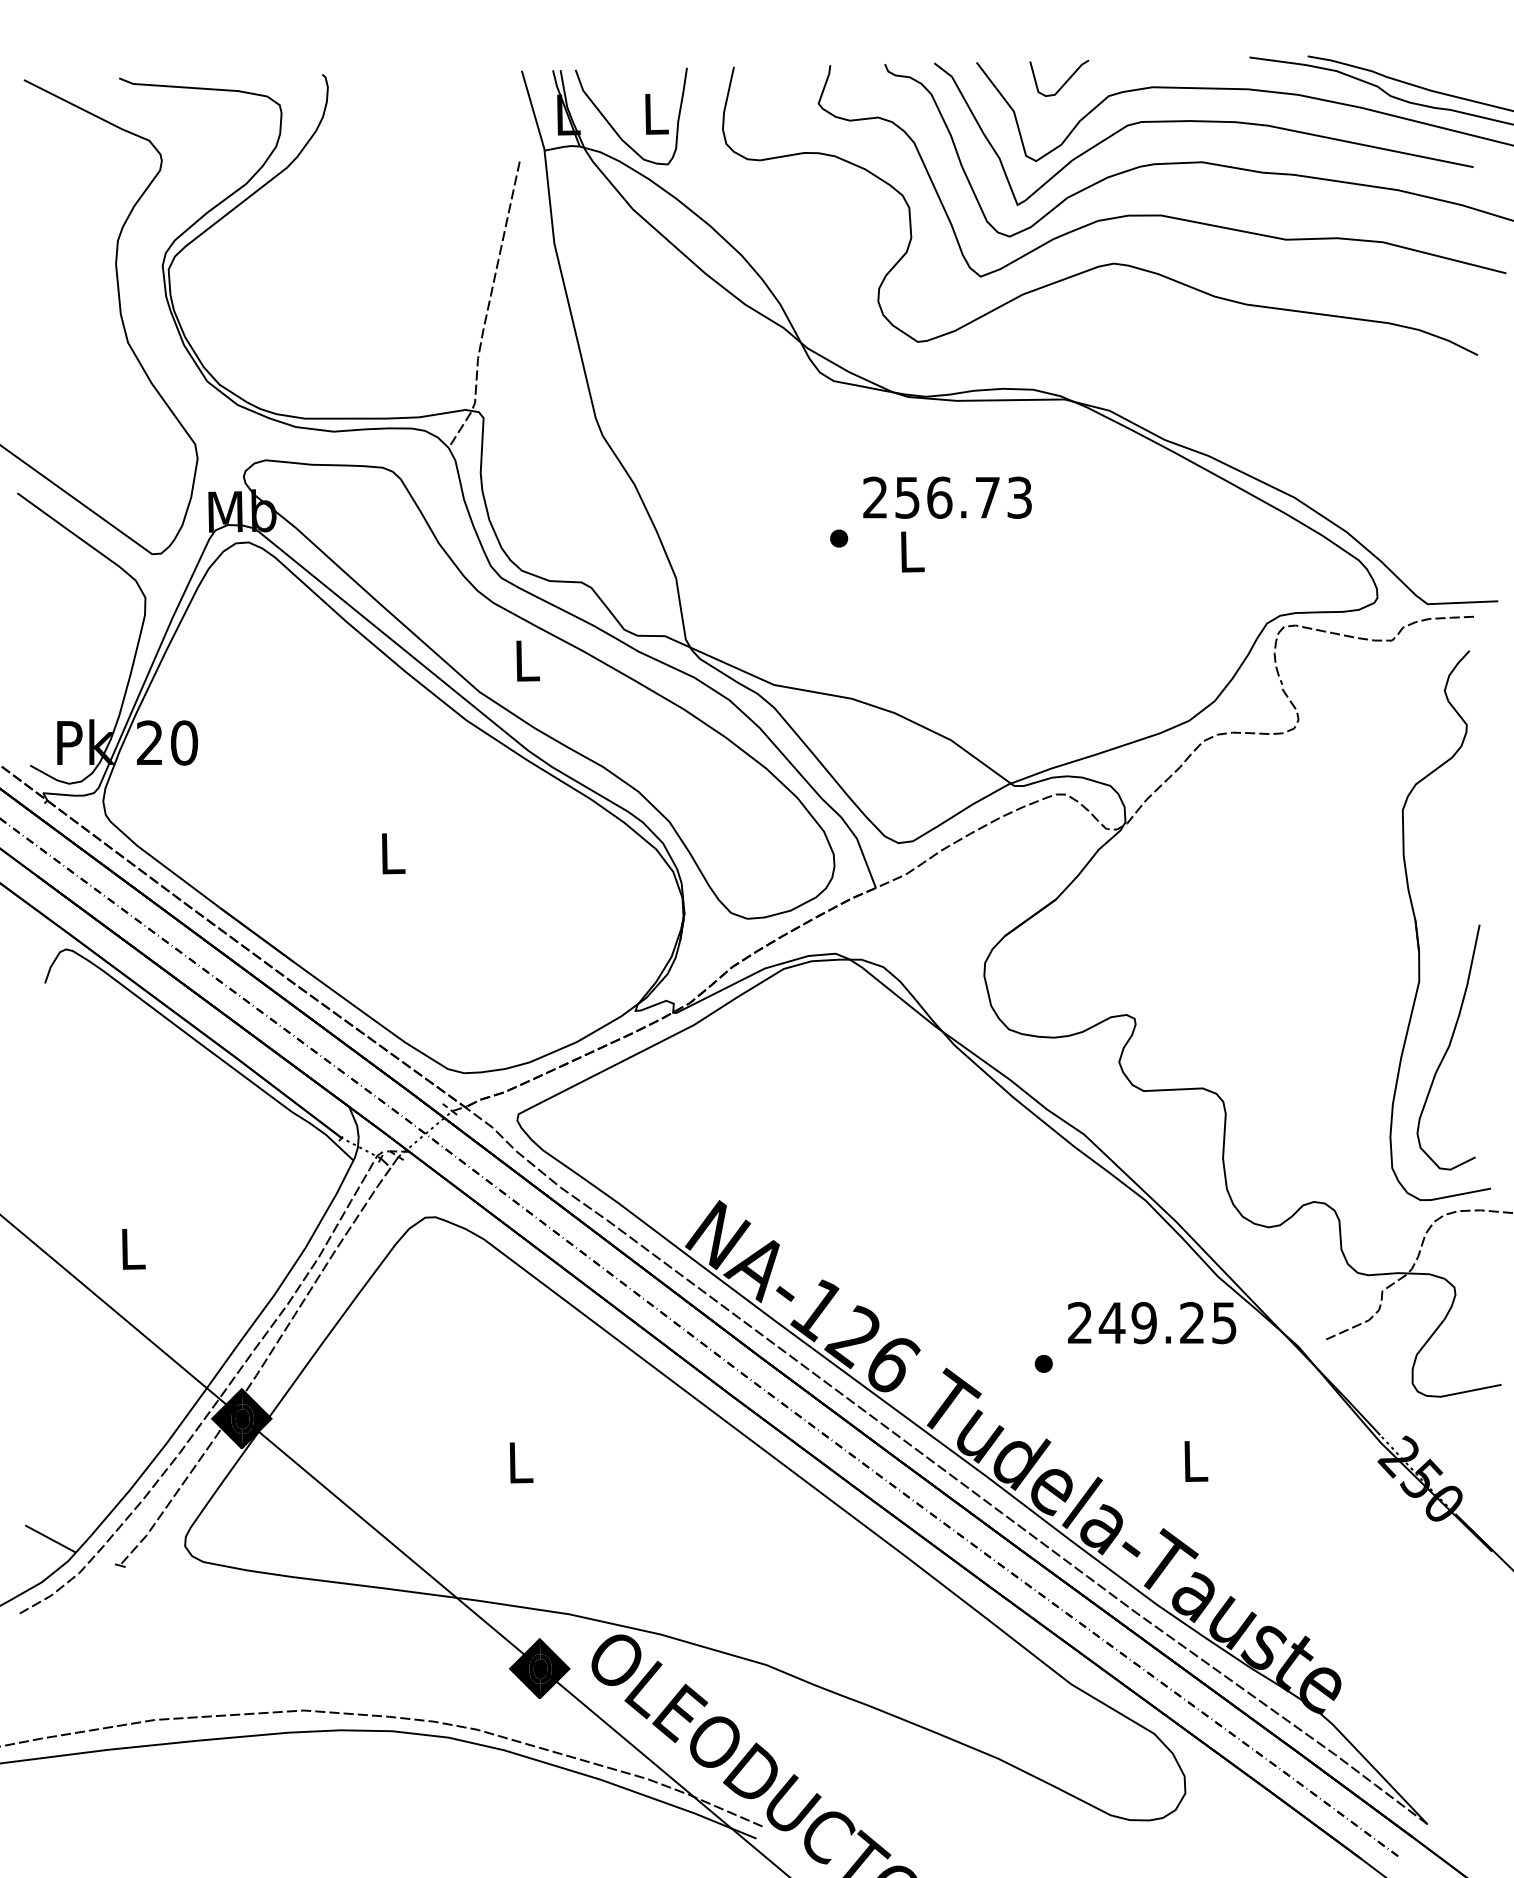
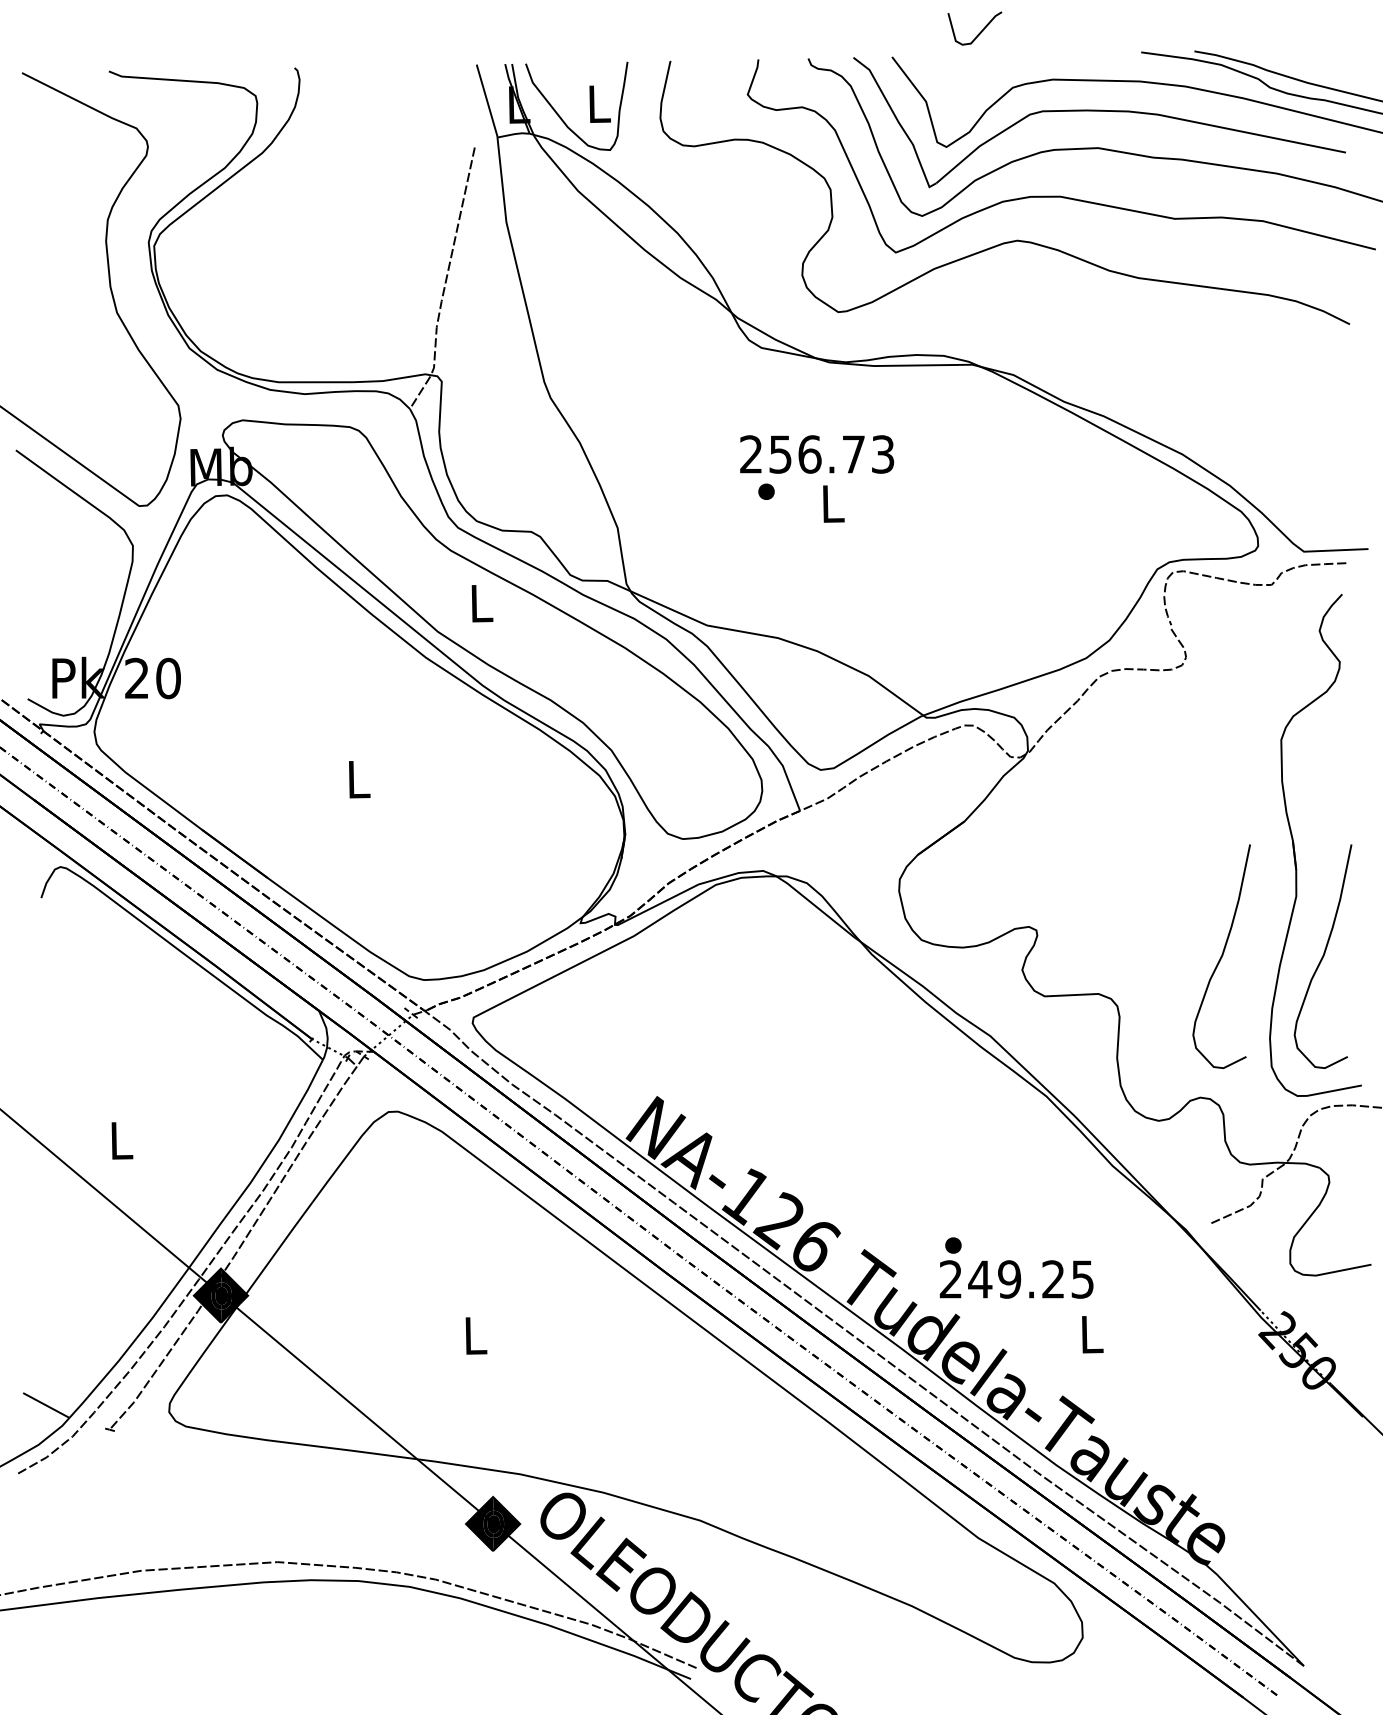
curve: (1064, 82) -> (979, 32), moved
text: (947, 497) -> (817, 454), moved
curve: (1337, 1047) -> (1221, 956), added
text: (1152, 1323) -> (1017, 1279), moved

